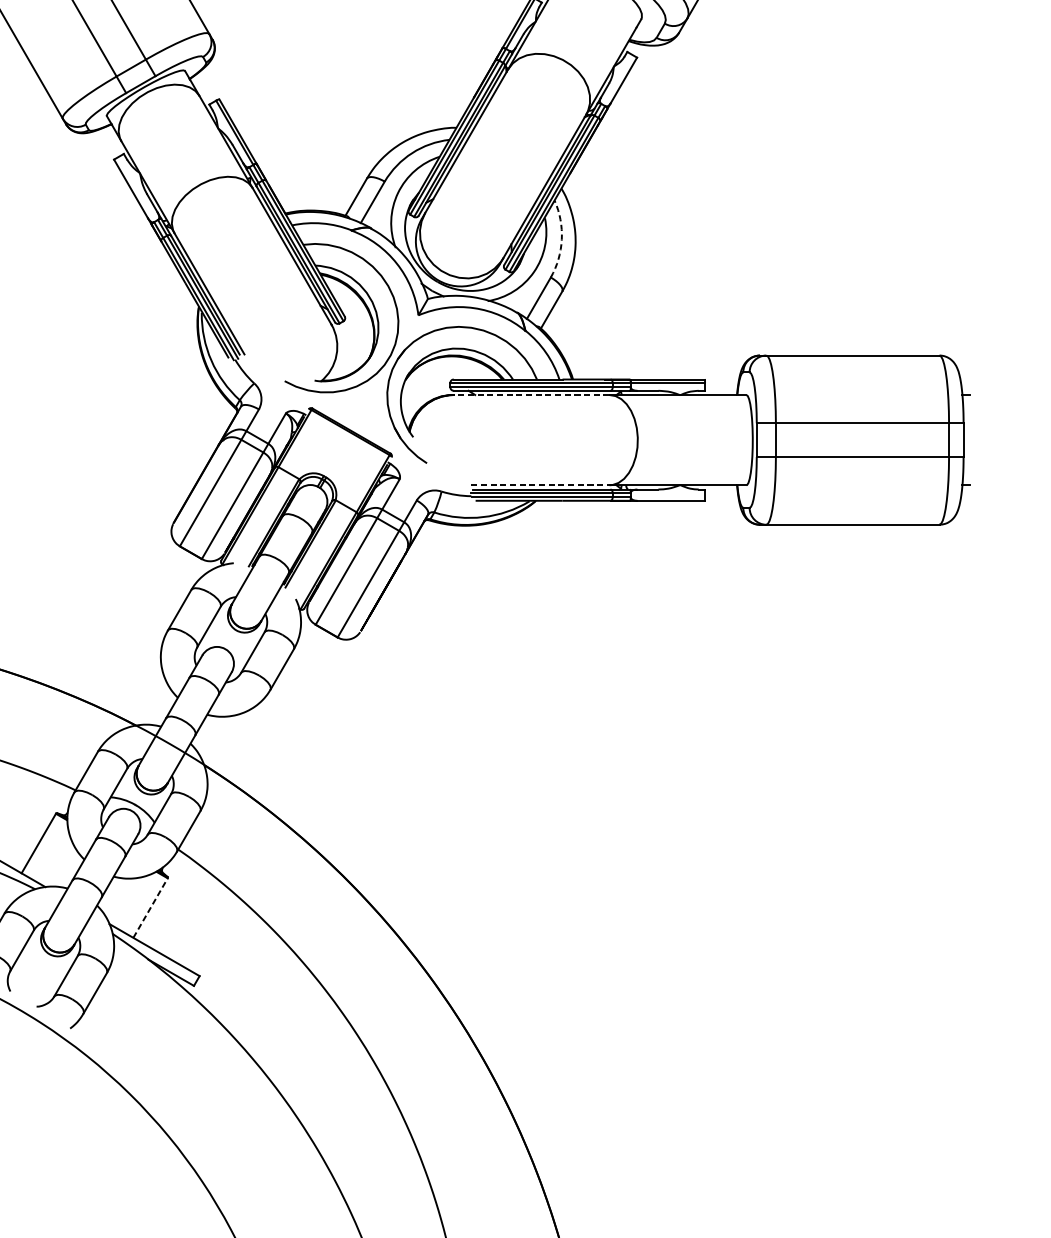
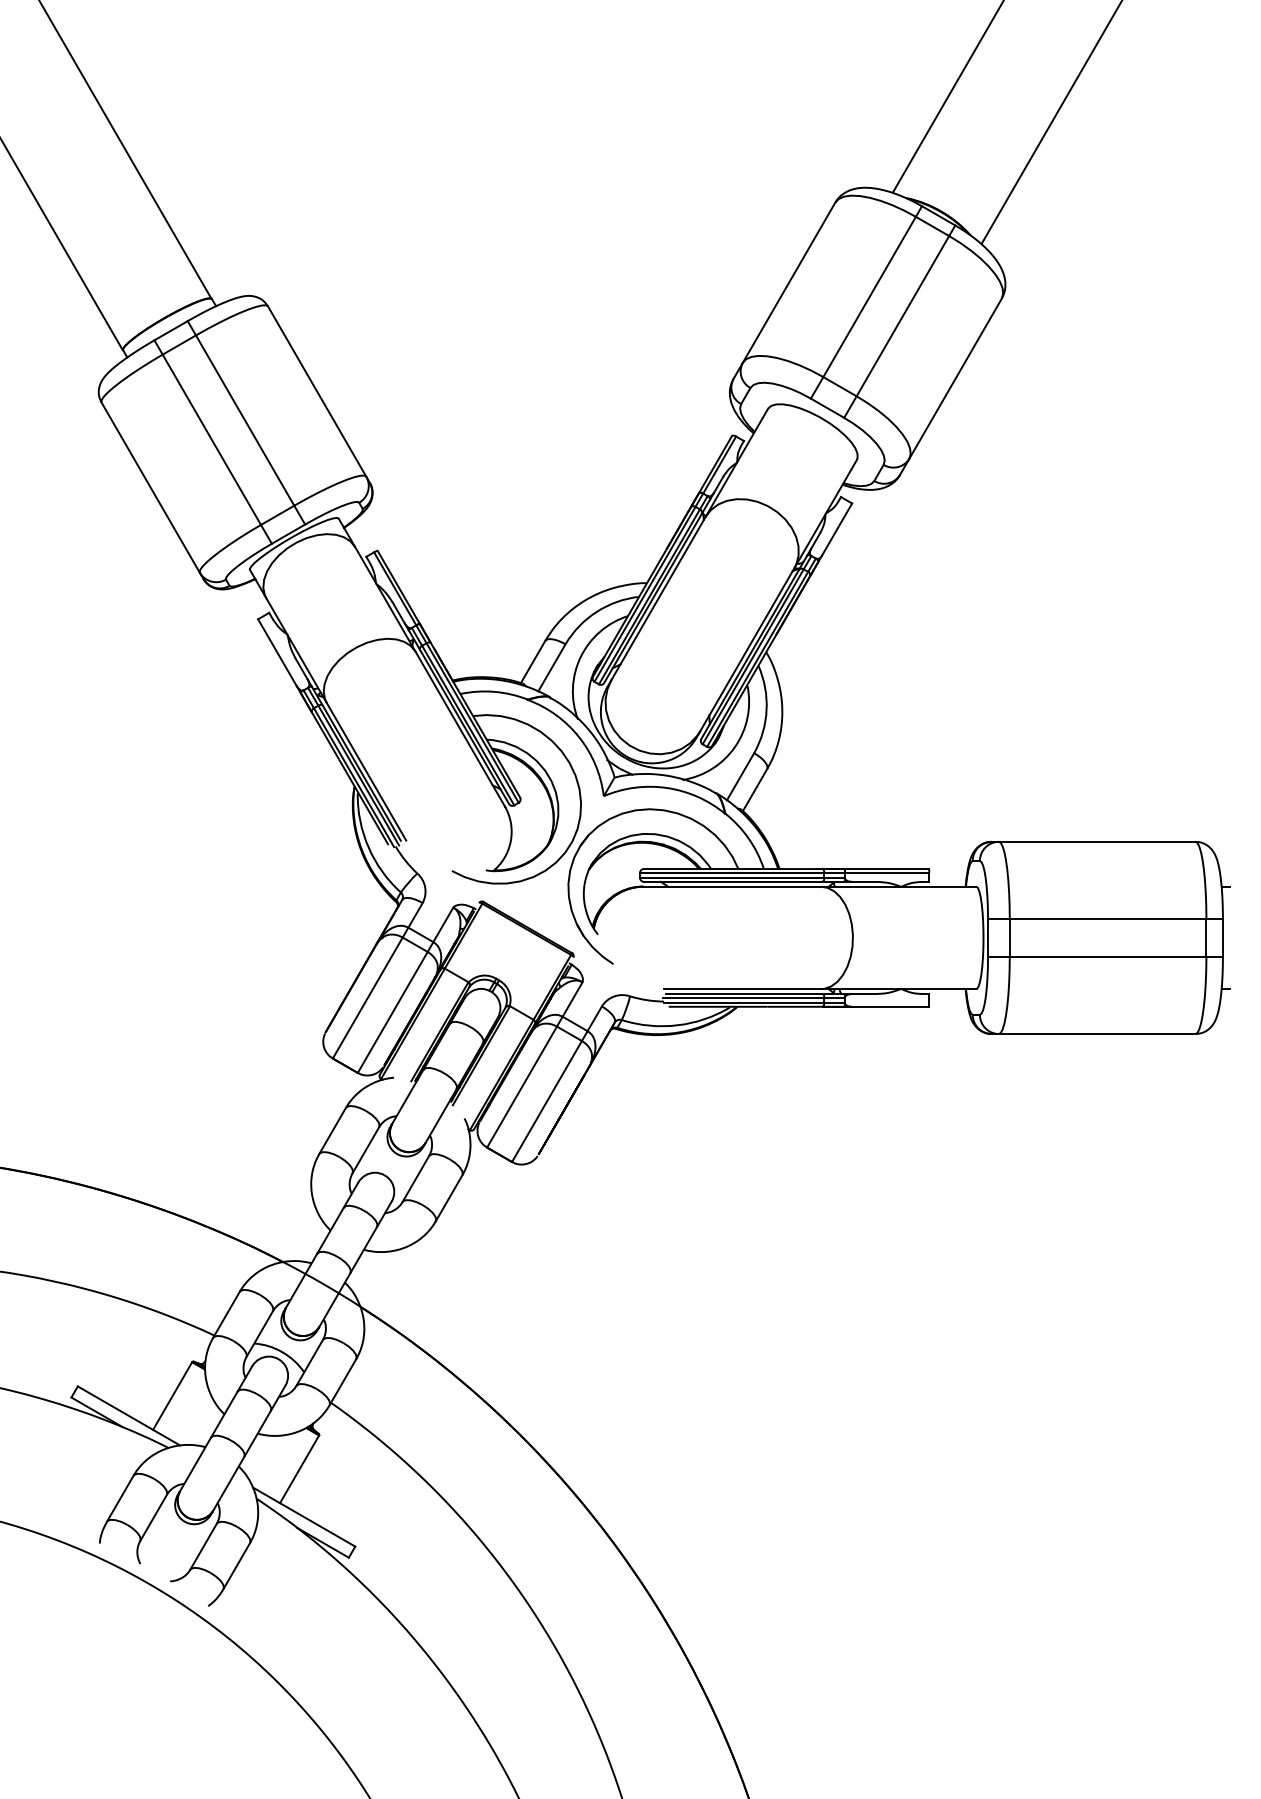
arc: (561, 239) -> (766, 710), dashed -> solid
line: (531, 394) -> (732, 886), dashed -> solid
line: (540, 485) -> (742, 989), dashed -> solid
line: (150, 907) -> (299, 1468), dashed -> solid

